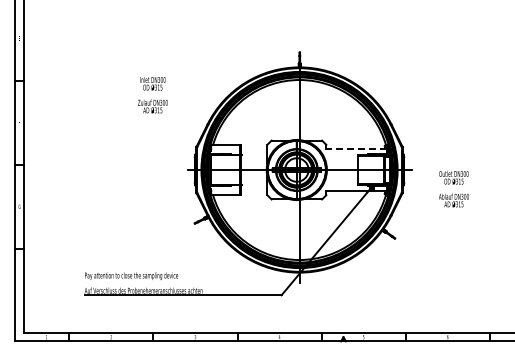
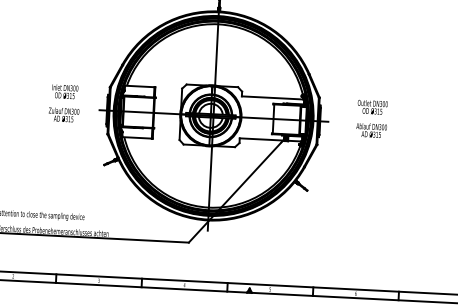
text: (152, 95) -> (64, 103), moved
line: (356, 149) -> (272, 98), dashed -> solid
text: (453, 189) -> (371, 119), moved

